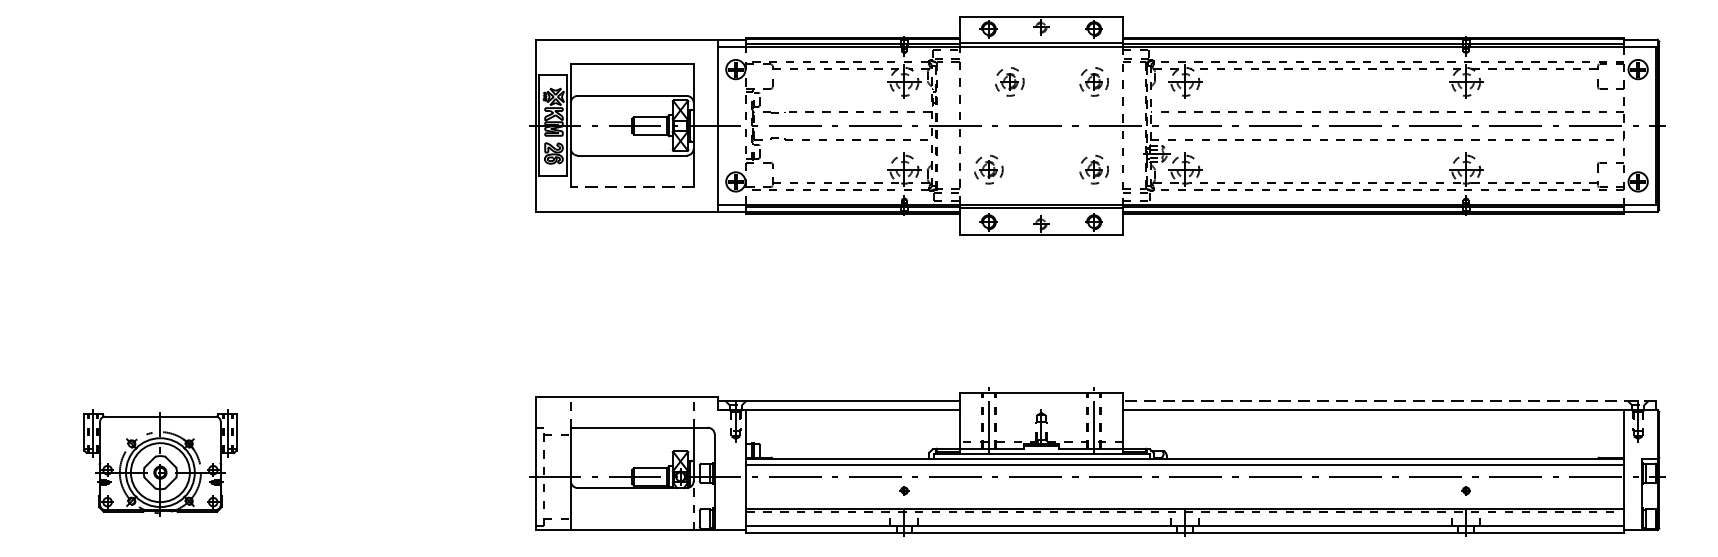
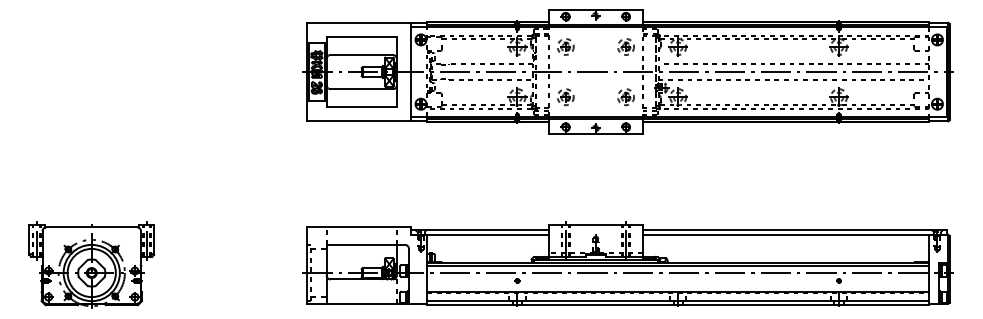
part: (1009, 81) -> (565, 46), moved
line: (631, 187) -> (361, 107), dashed -> solid
line: (1388, 400) -> (794, 229), dashed -> solid
part: (160, 461) -> (91, 264), size x1.43

